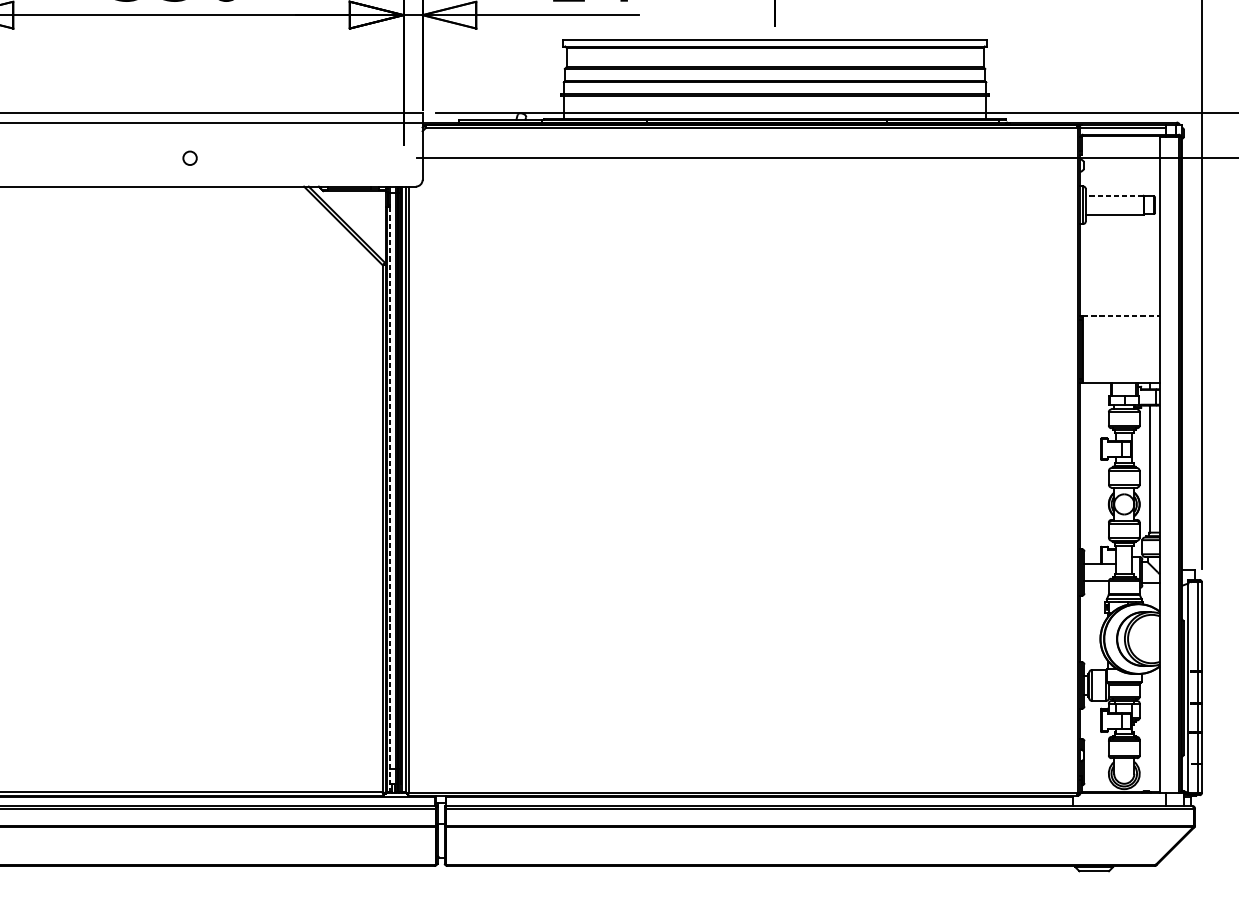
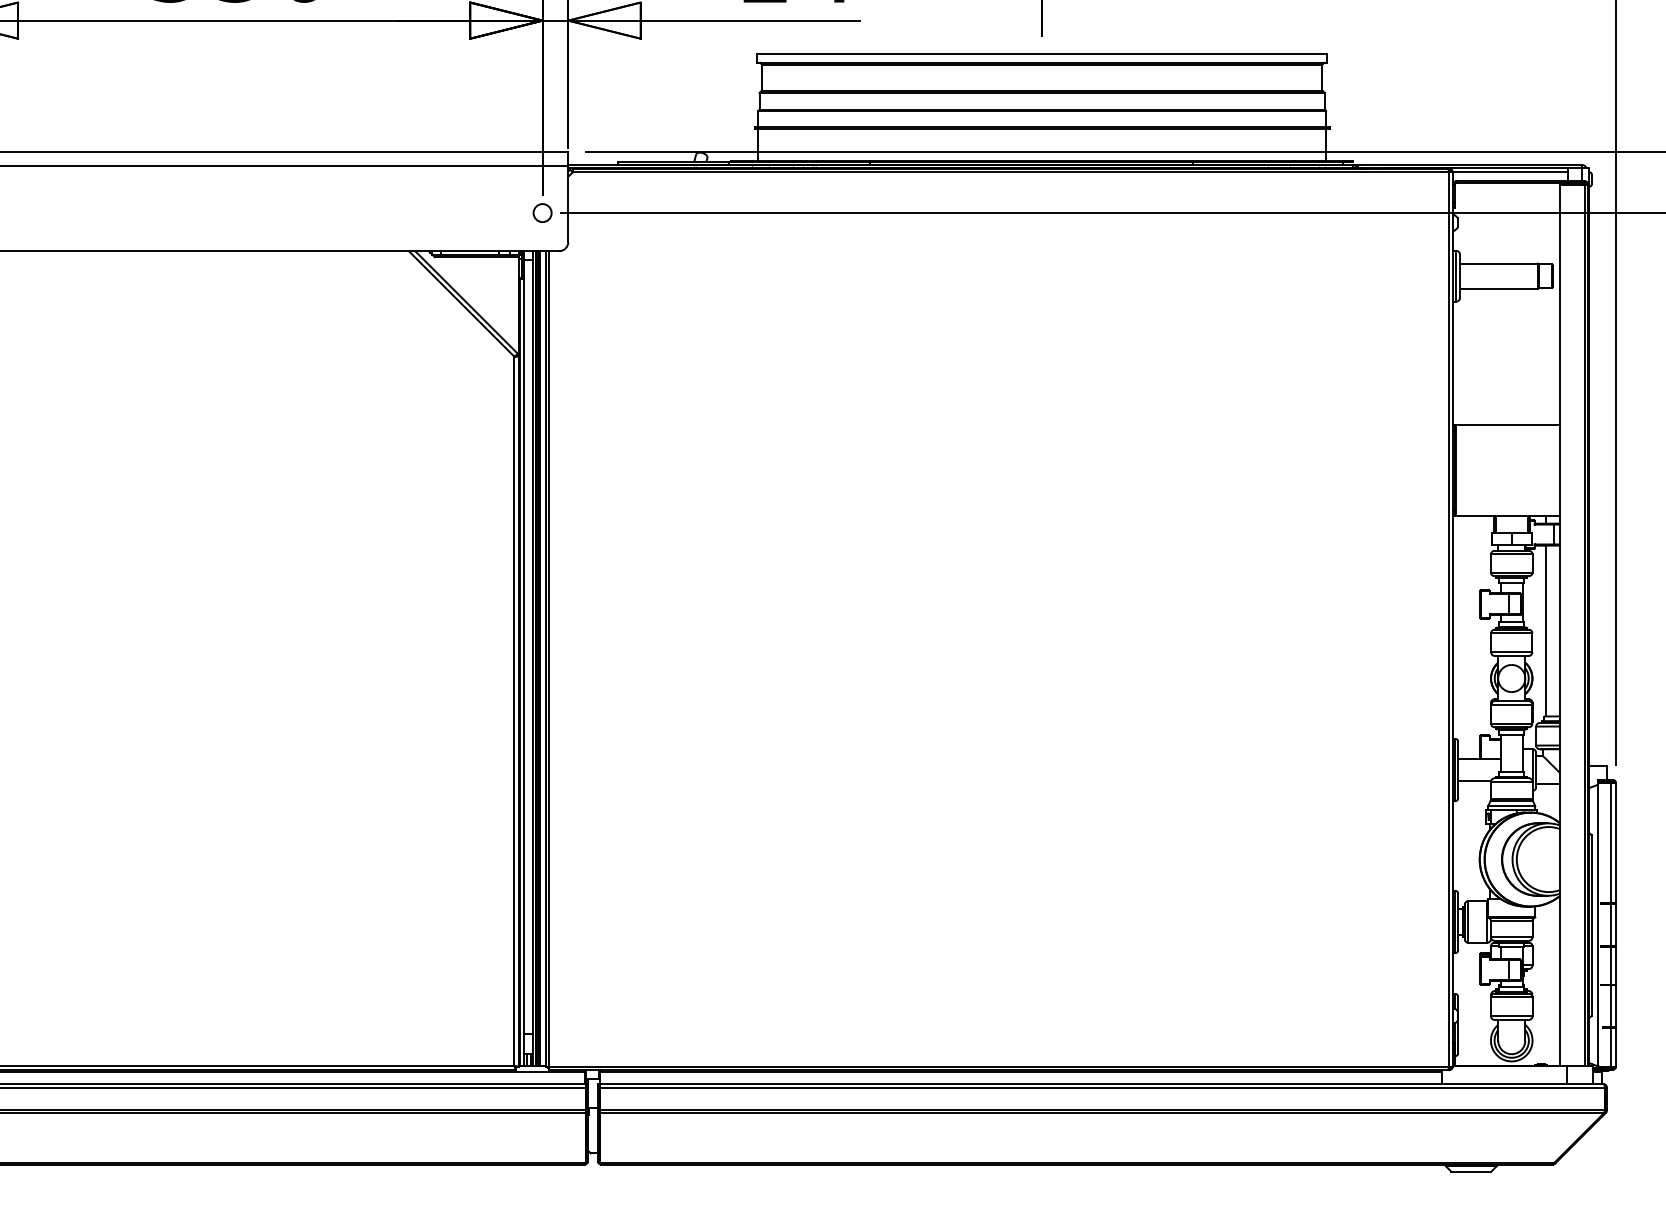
circle: (190, 157) -> (542, 212), moved
line: (1114, 195) -> (1498, 263), dashed -> solid
line: (1121, 316) -> (1507, 425), dashed -> solid
line: (390, 499) -> (524, 672), dashed -> solid

